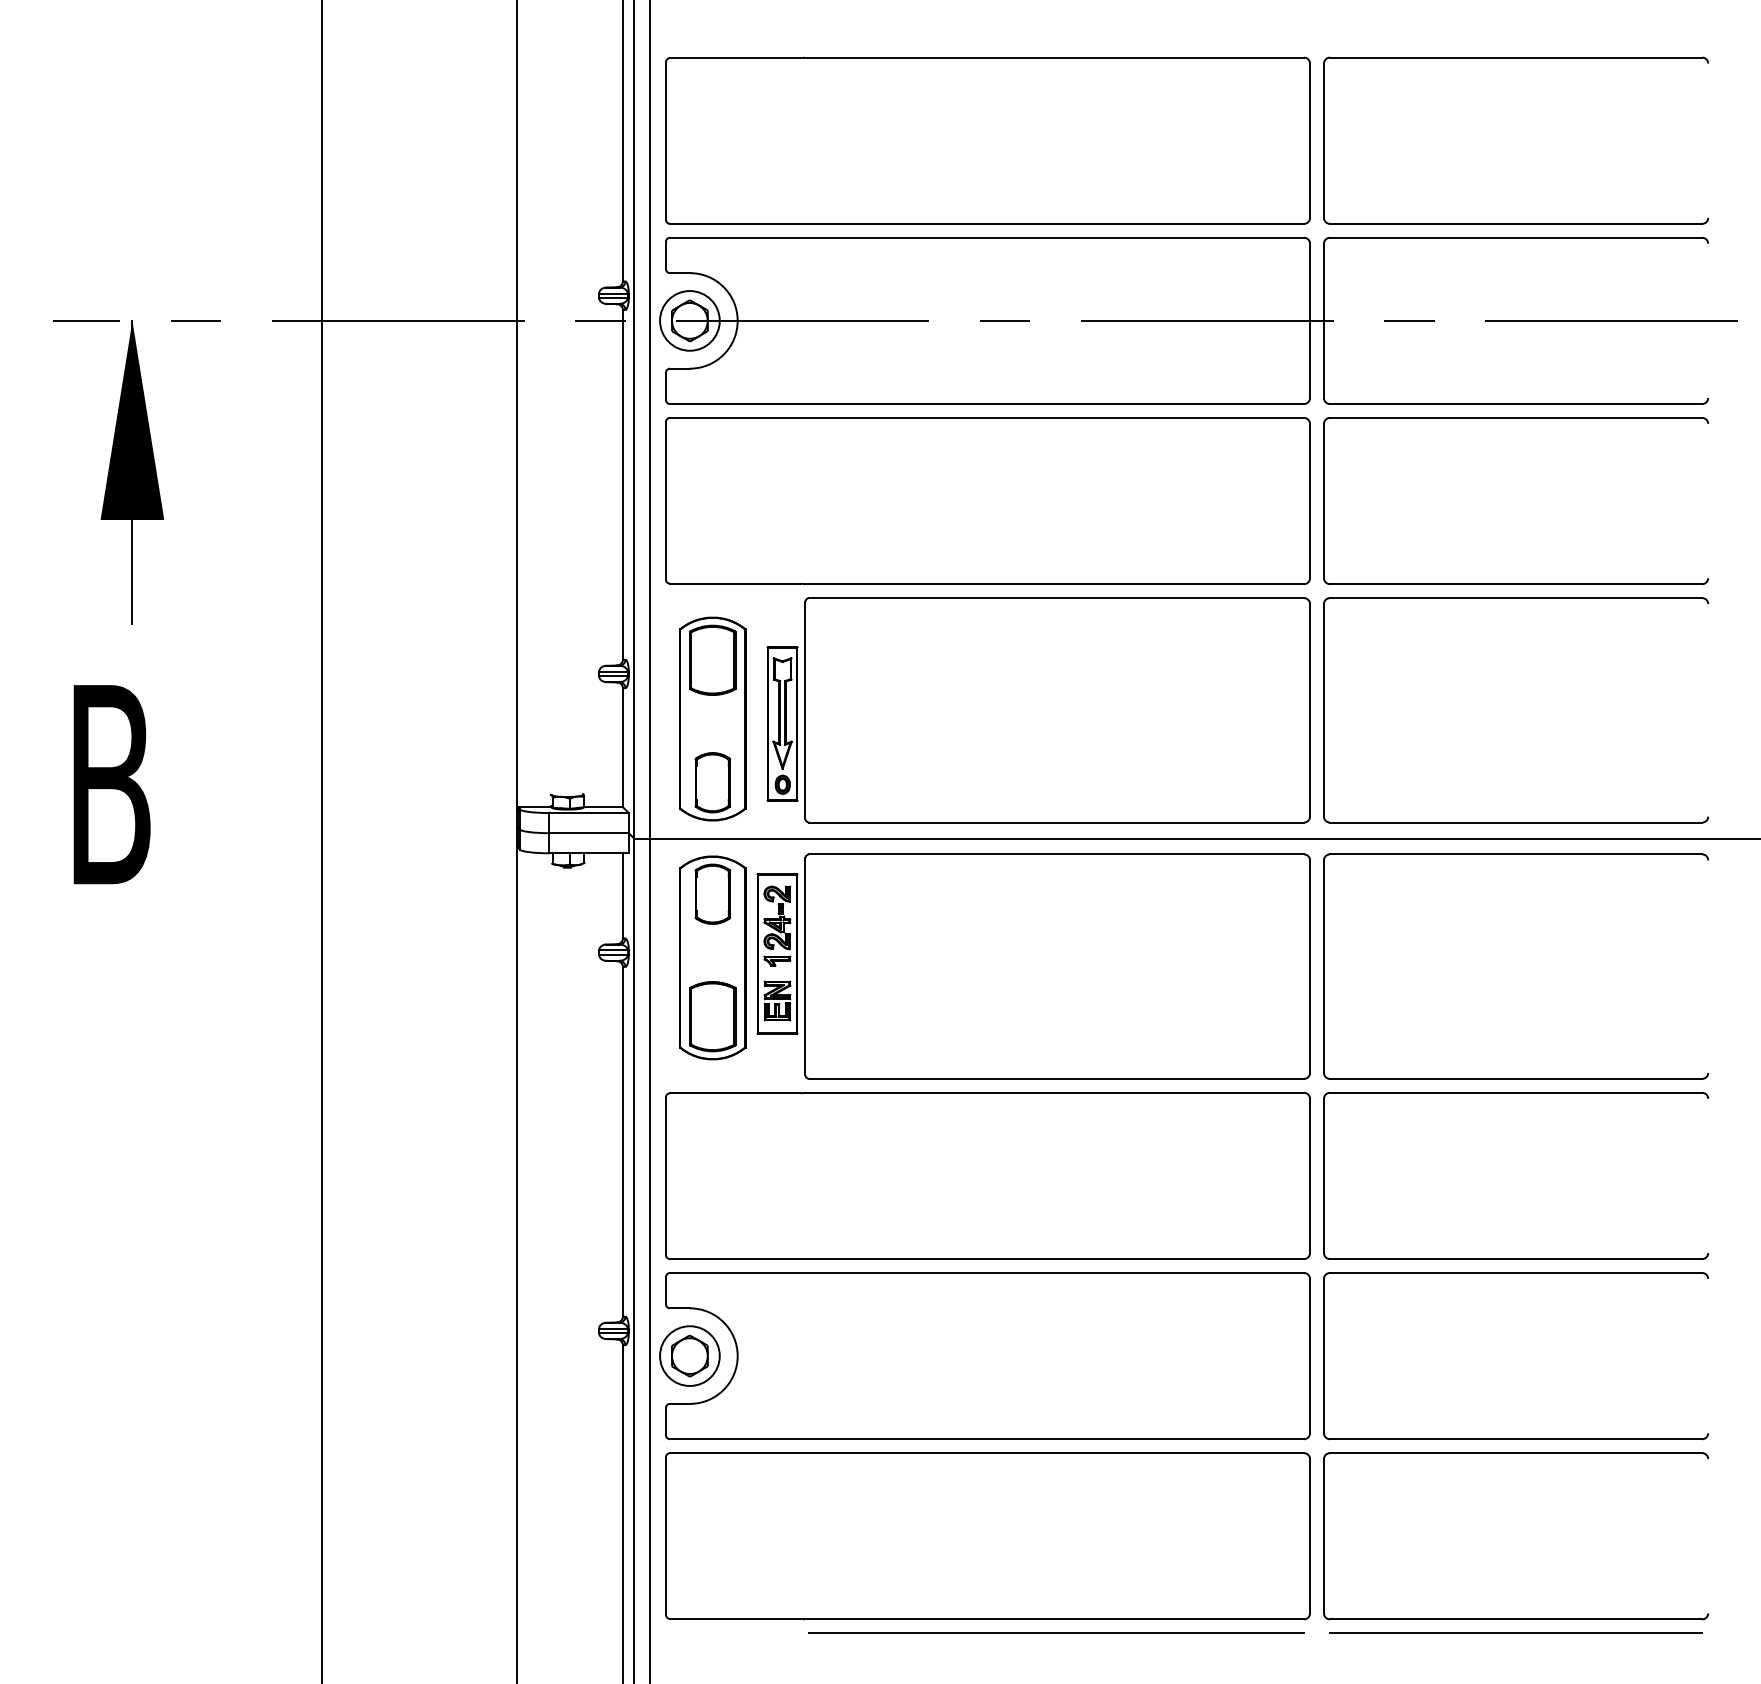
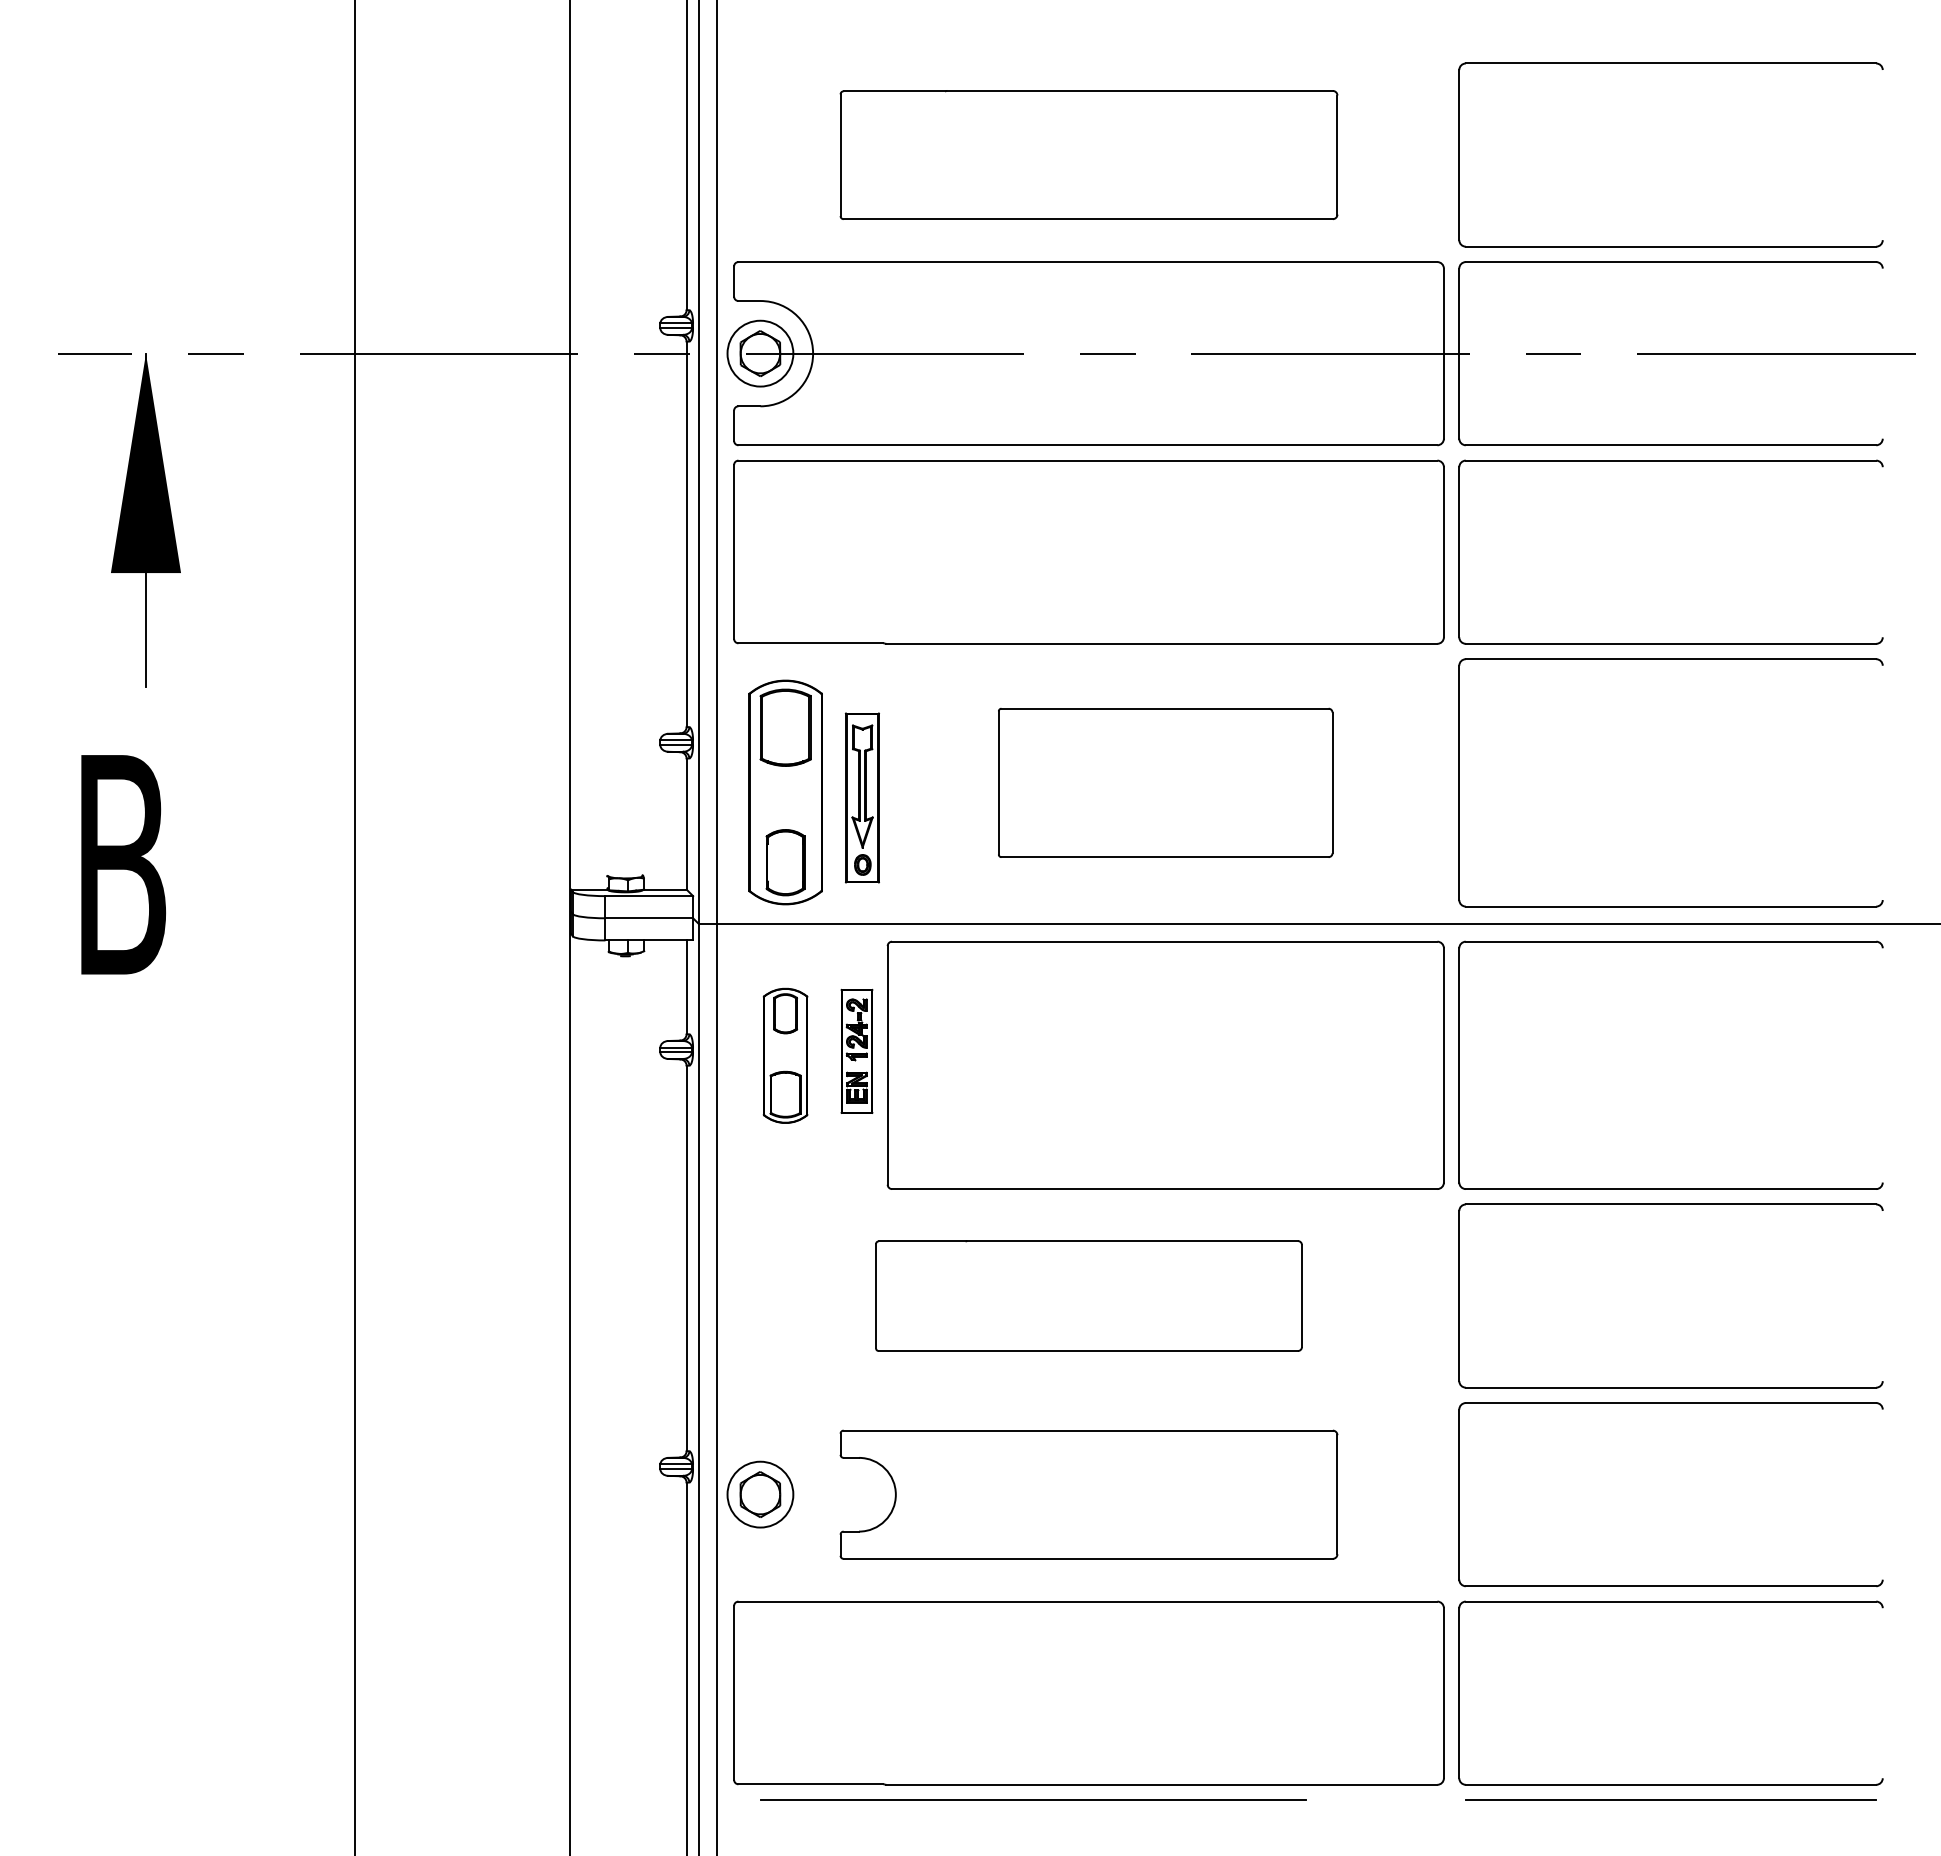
part: (987, 140) -> (1088, 154), size x0.7
part: (1057, 709) -> (1165, 782), size x0.6
part: (777, 954) -> (856, 1051), size x0.7
part: (712, 957) -> (785, 1055), size x0.6
part: (987, 1175) -> (1088, 1295), size x0.6
part: (987, 1355) -> (1088, 1494), size x0.7
line: (1056, 1632) -> (1033, 1799), moved

